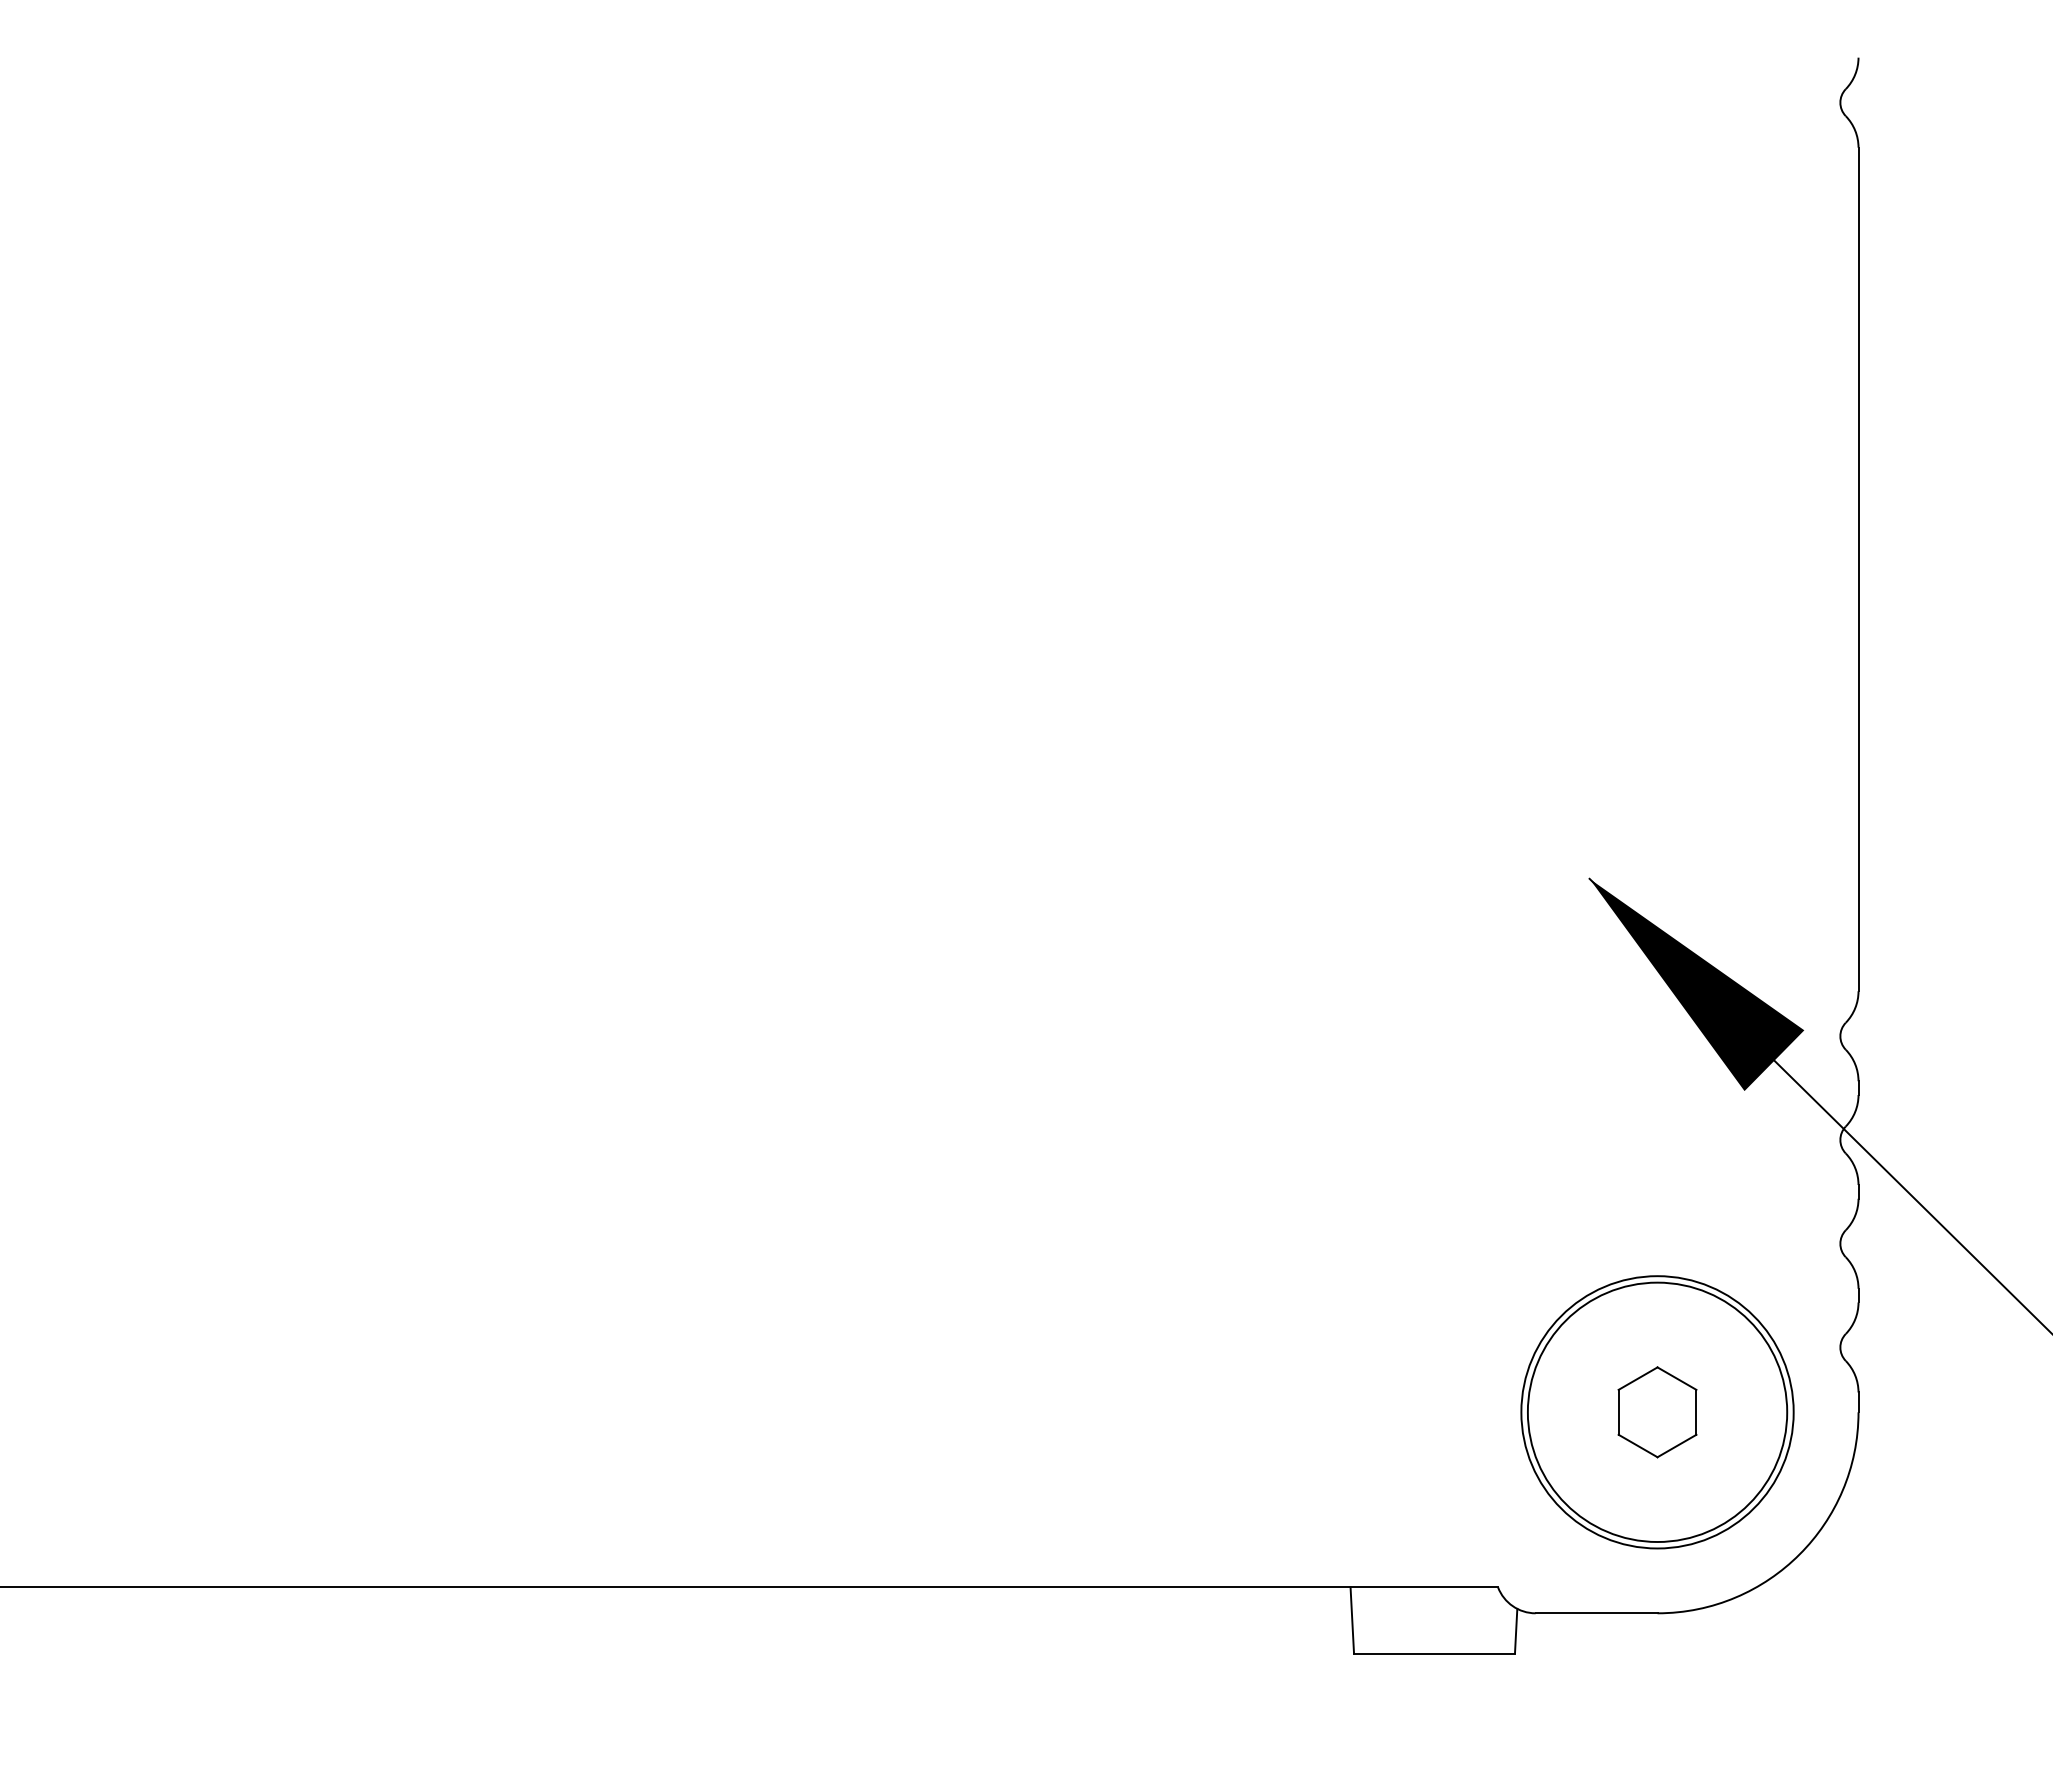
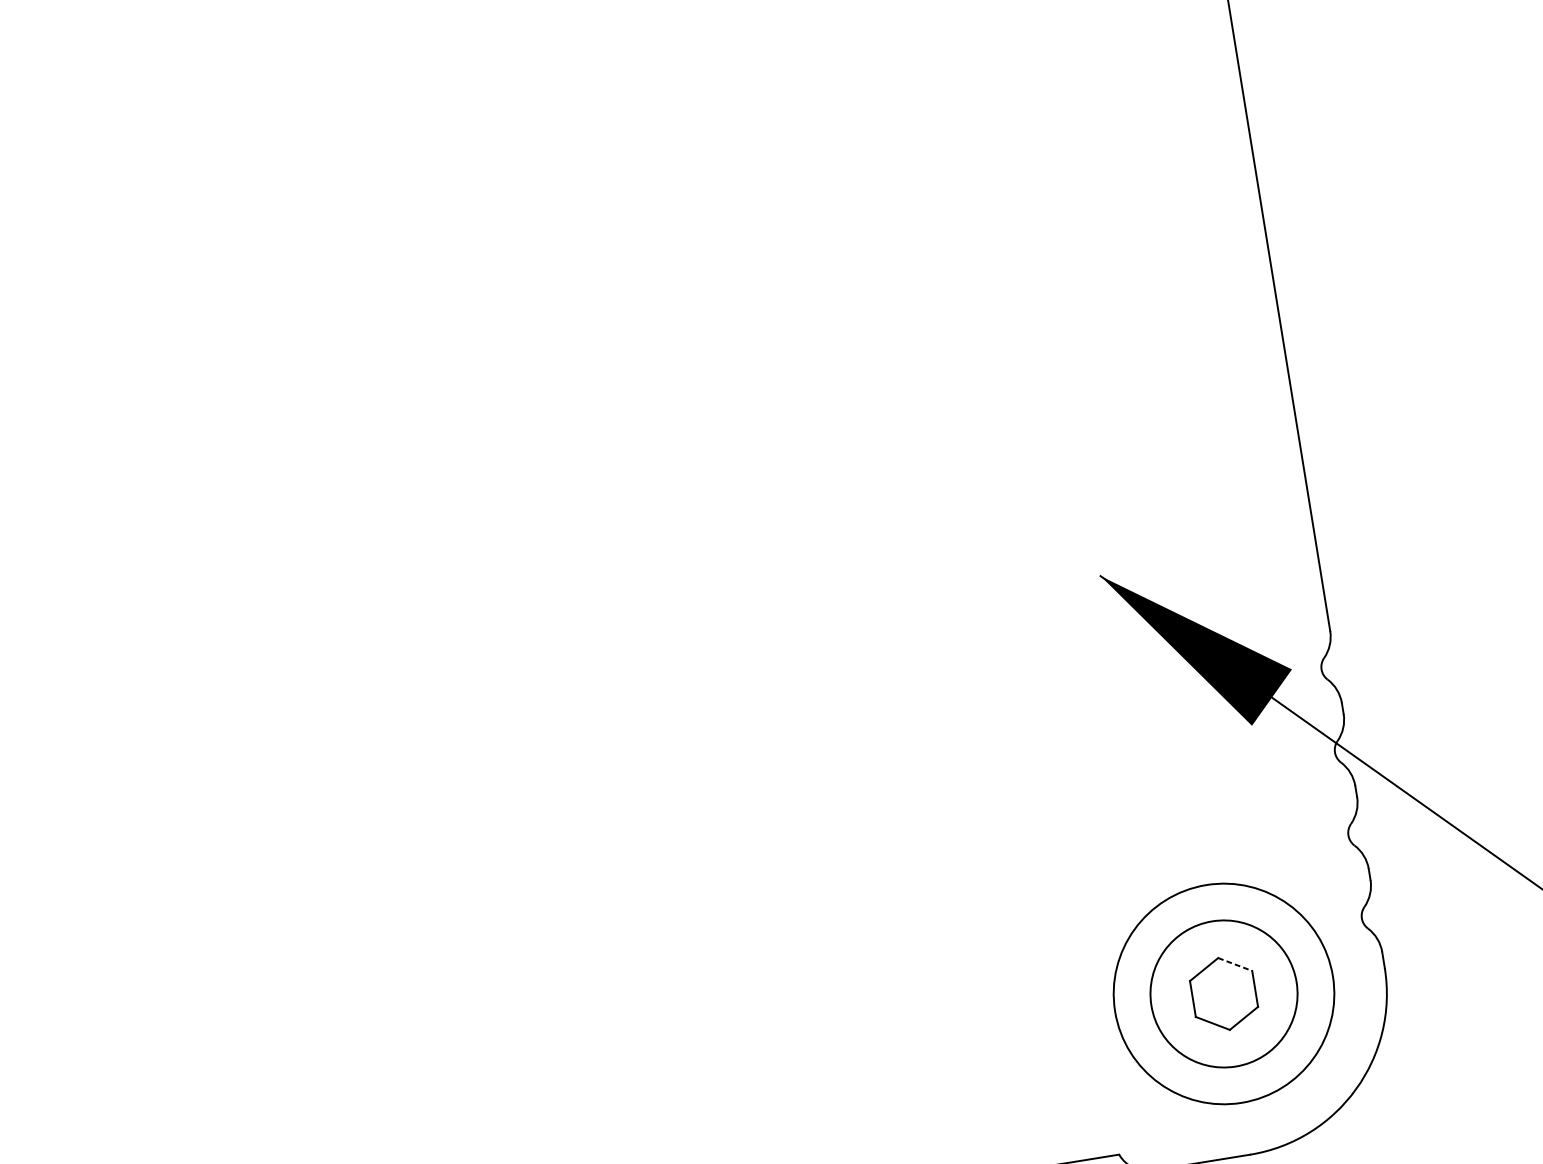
line: (1677, 1378) -> (1235, 964), solid -> dashed
circle: (1657, 1411) -> (1223, 993), size x0.7

